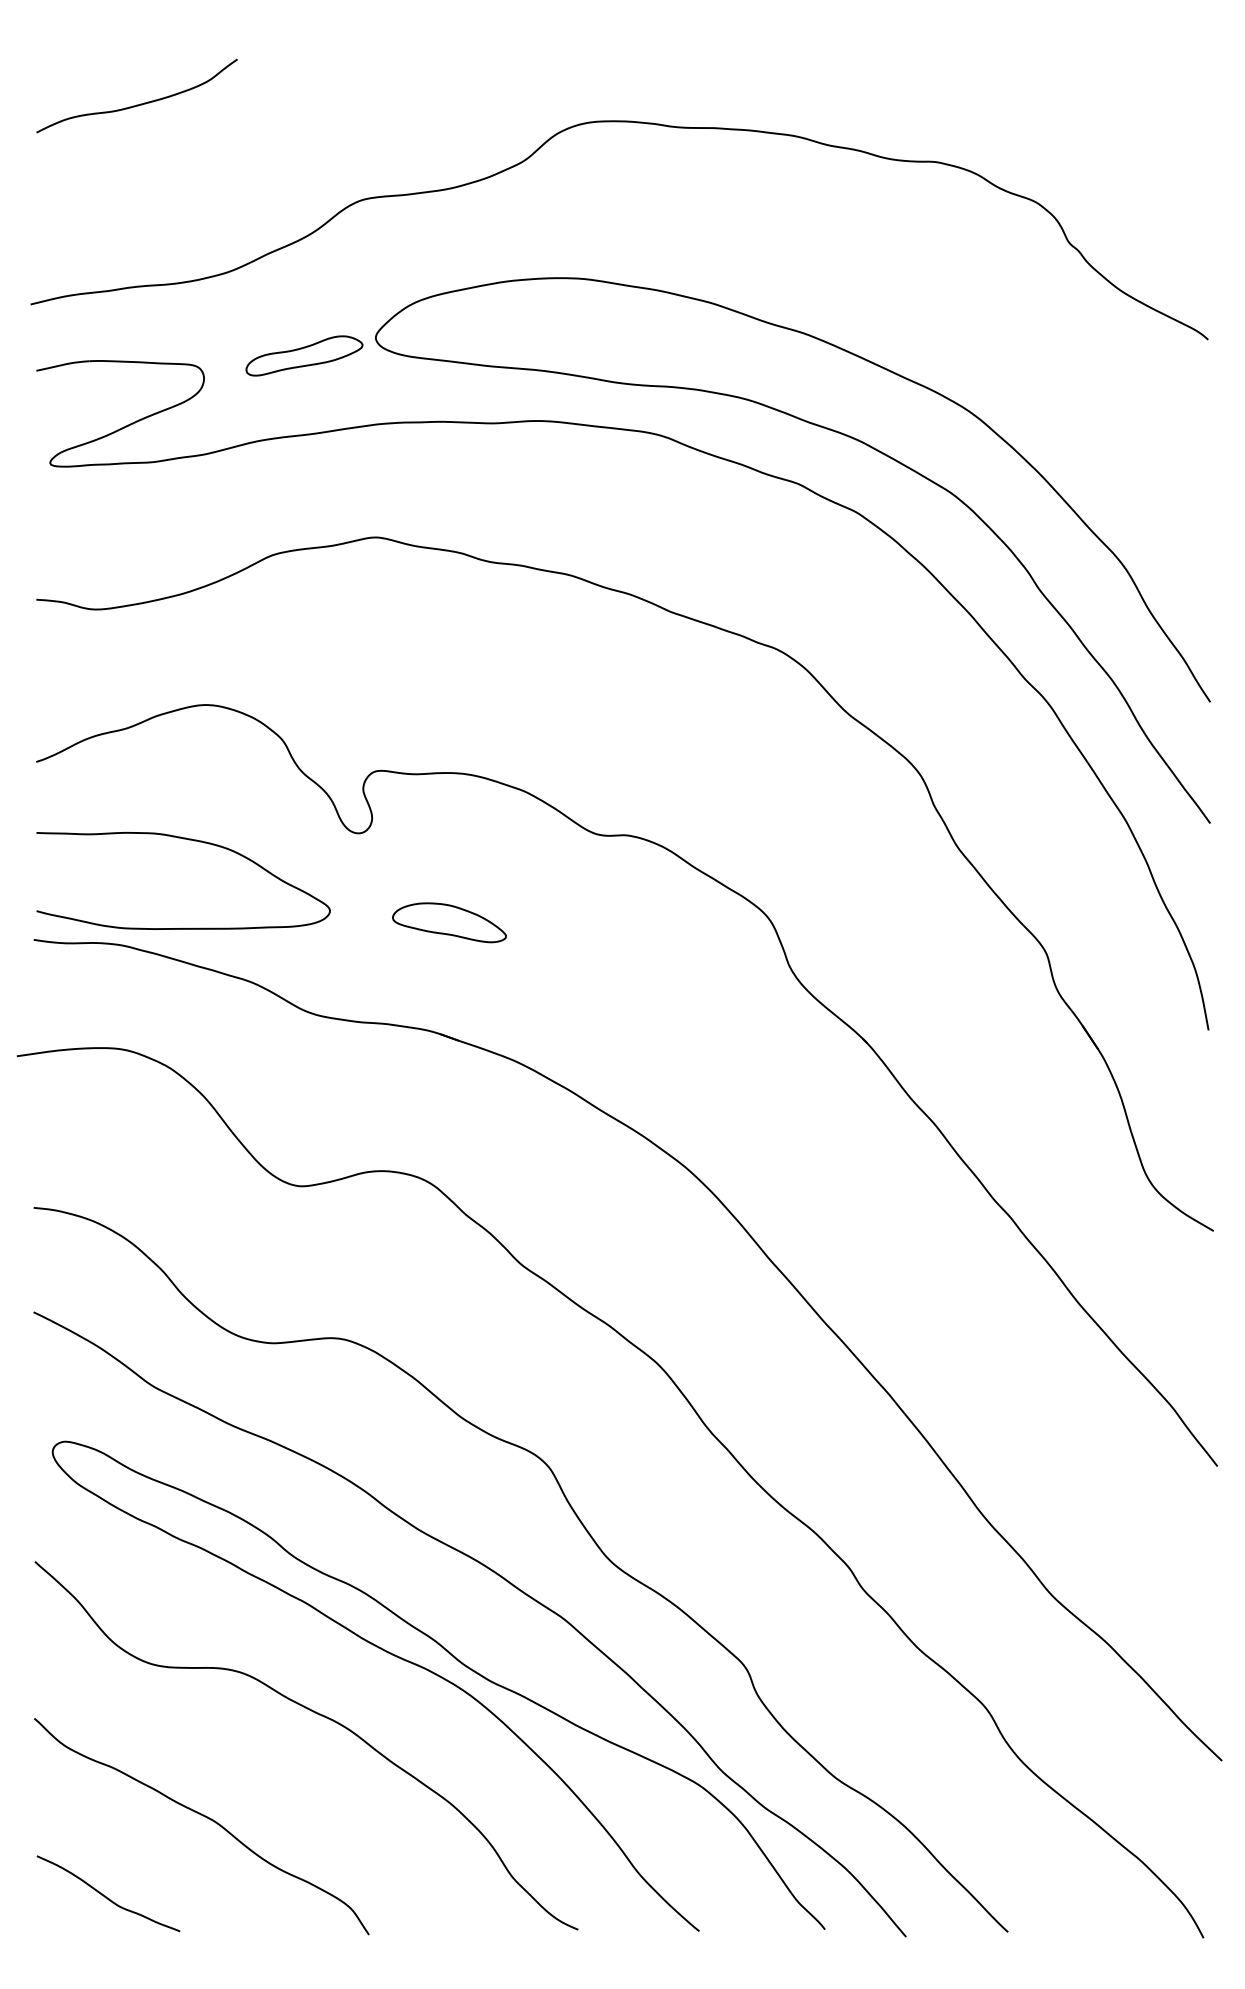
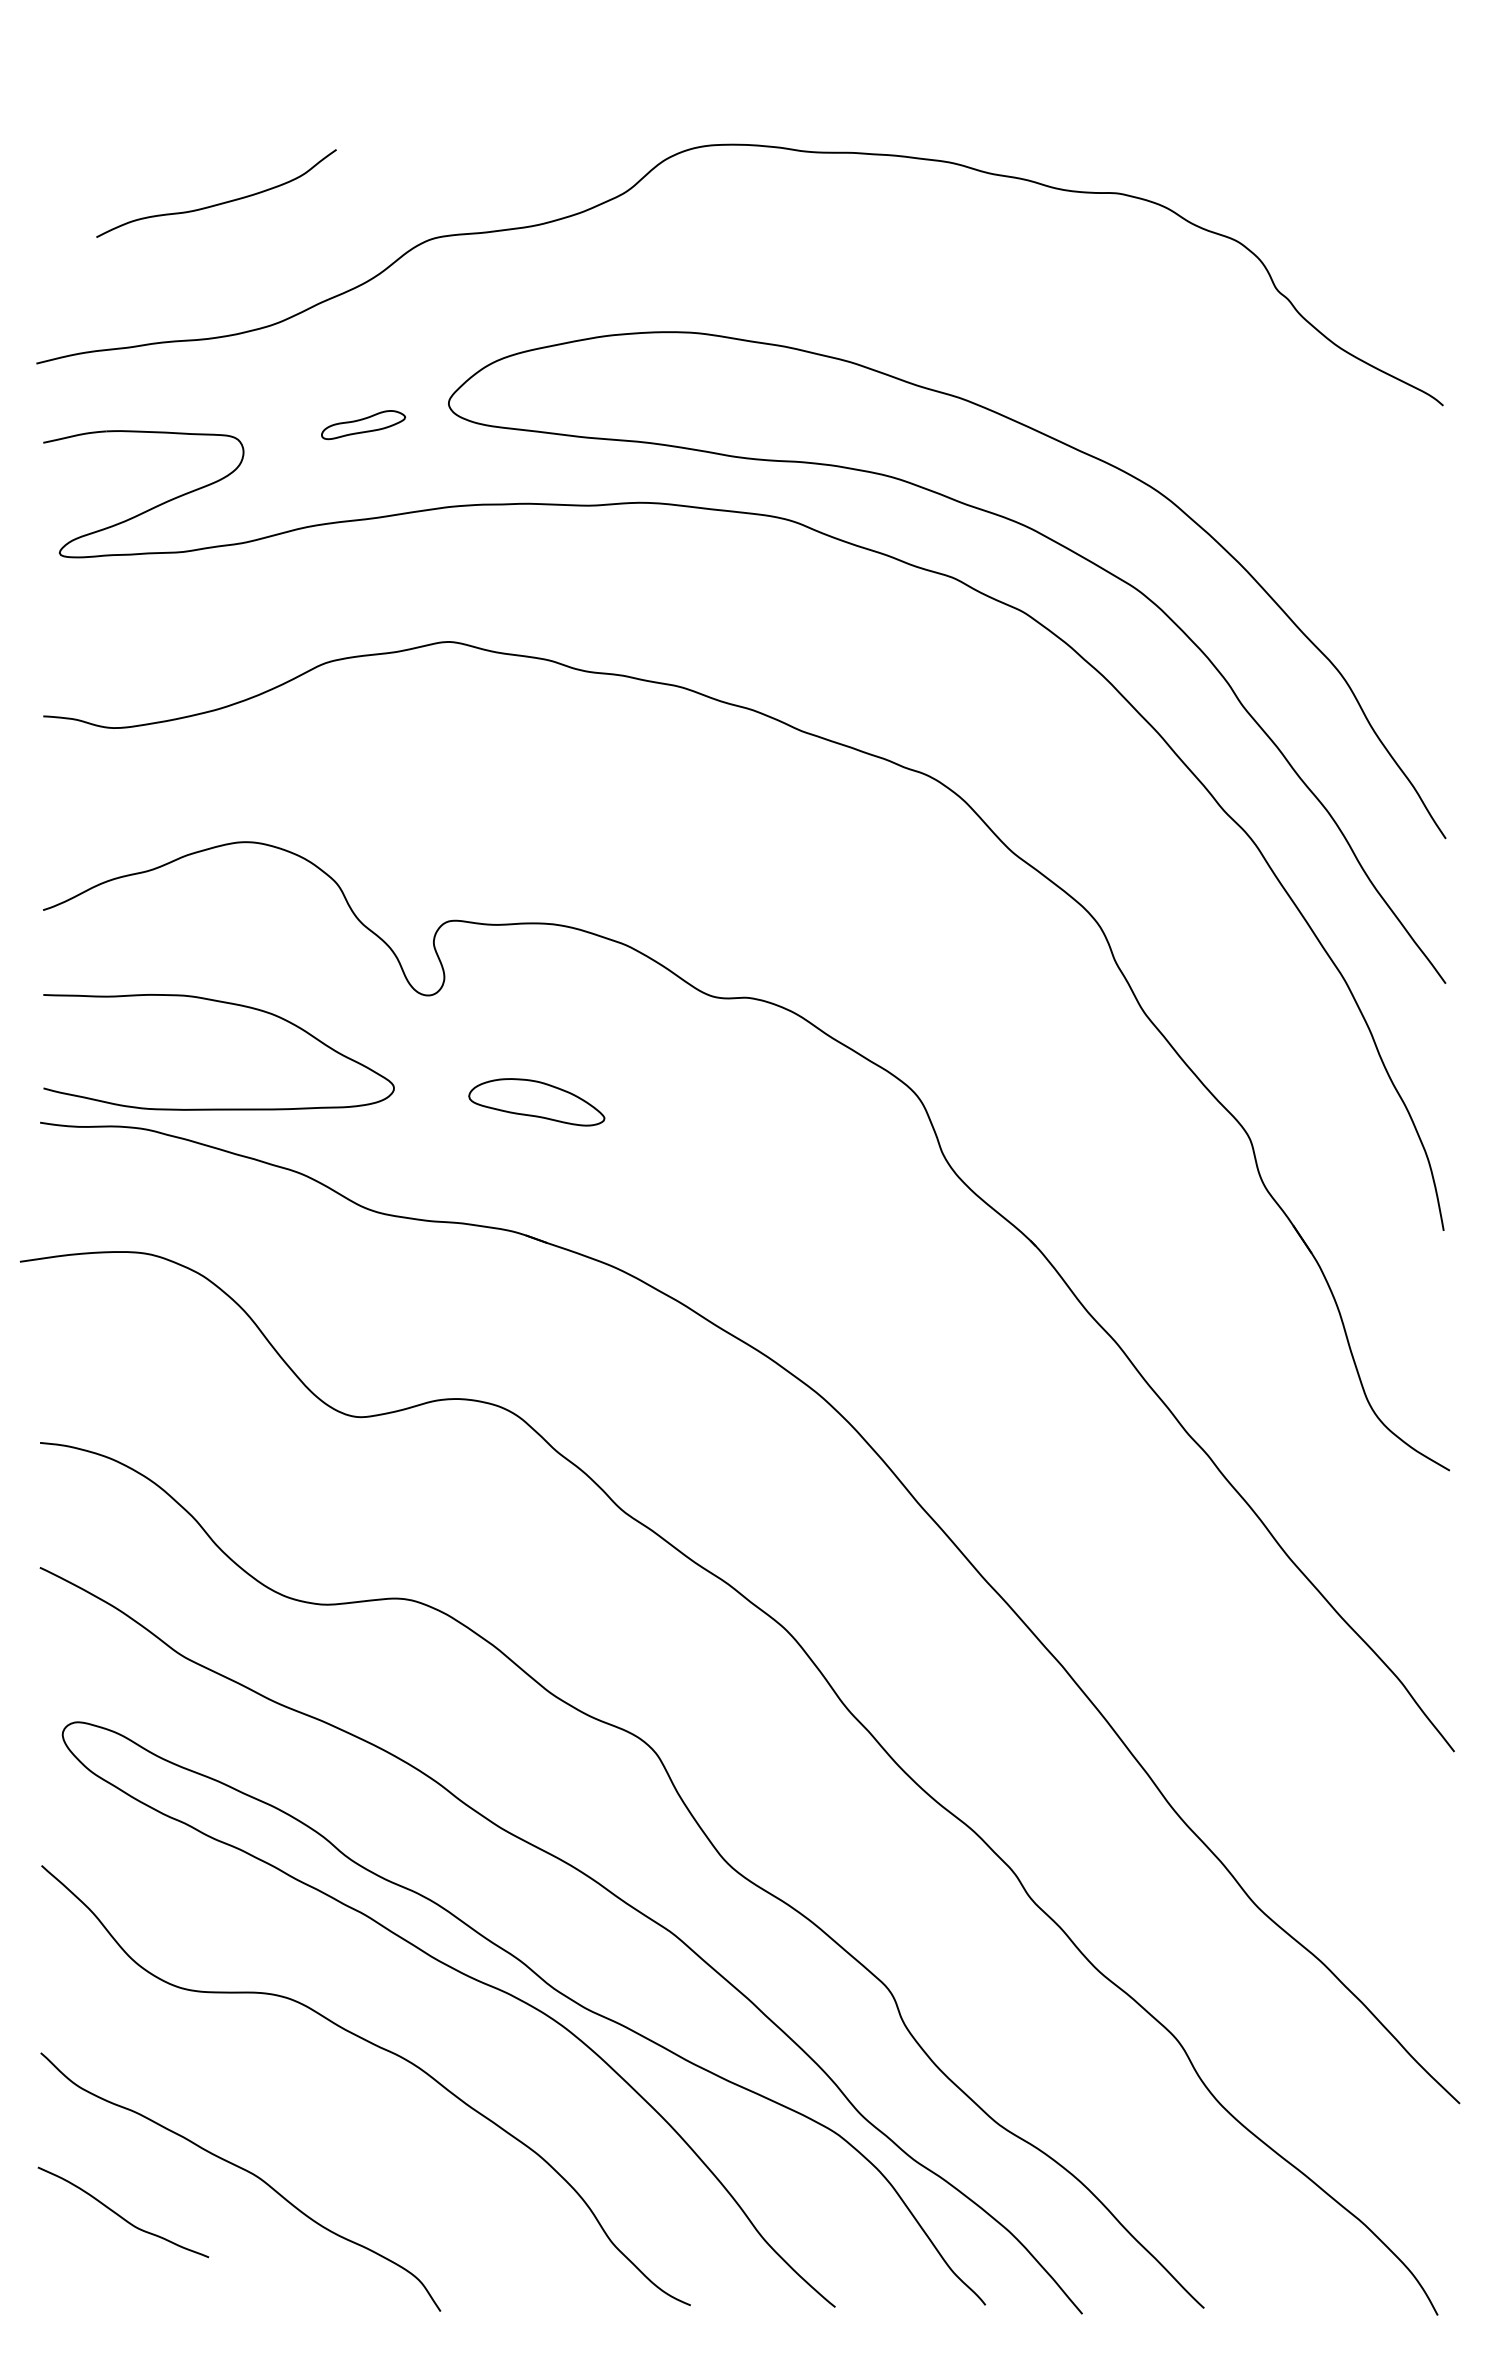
curve: (137, 104) -> (217, 203), moved
part: (304, 355) -> (363, 424), size x0.6
curve: (106, 1896) -> (120, 2215), moved

